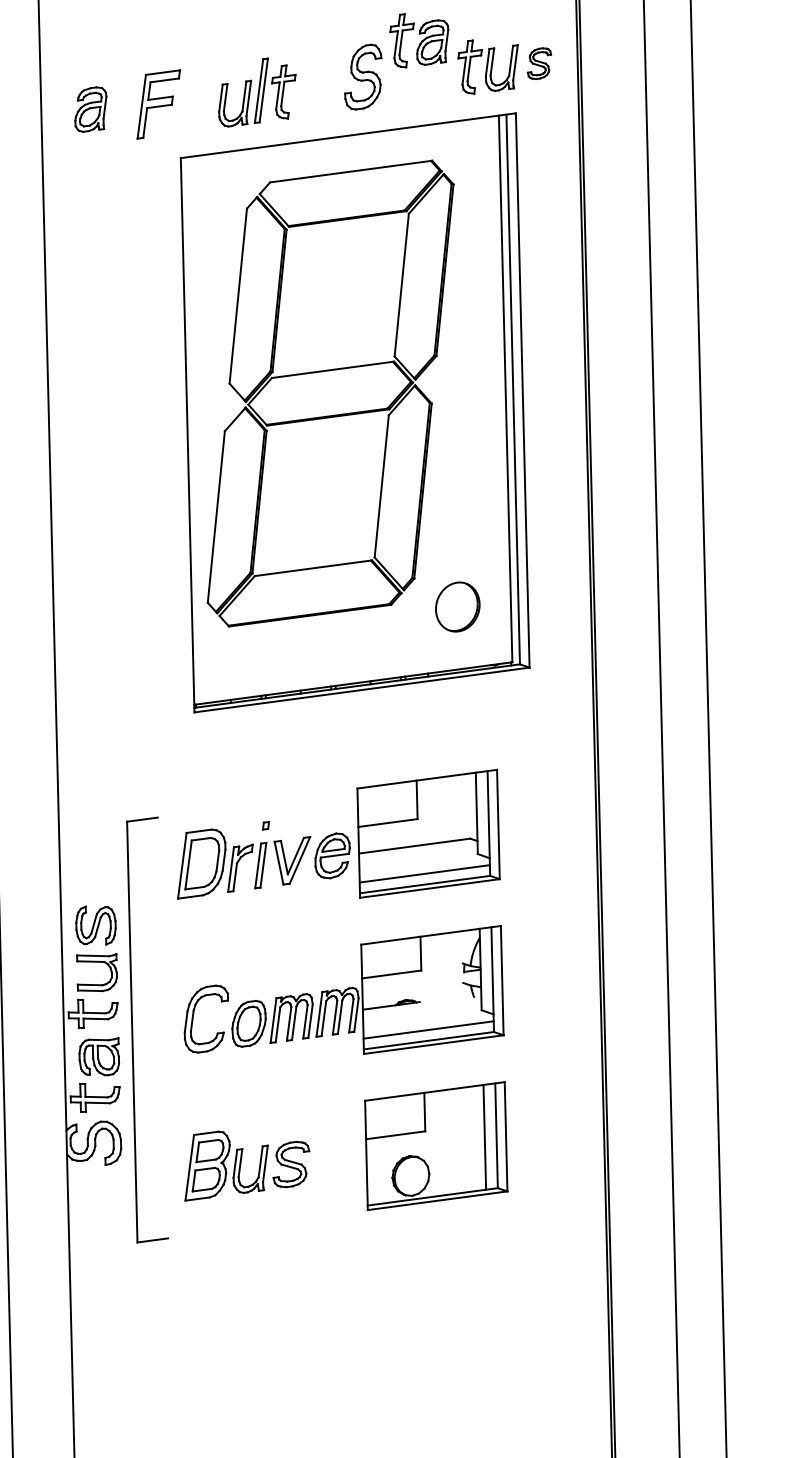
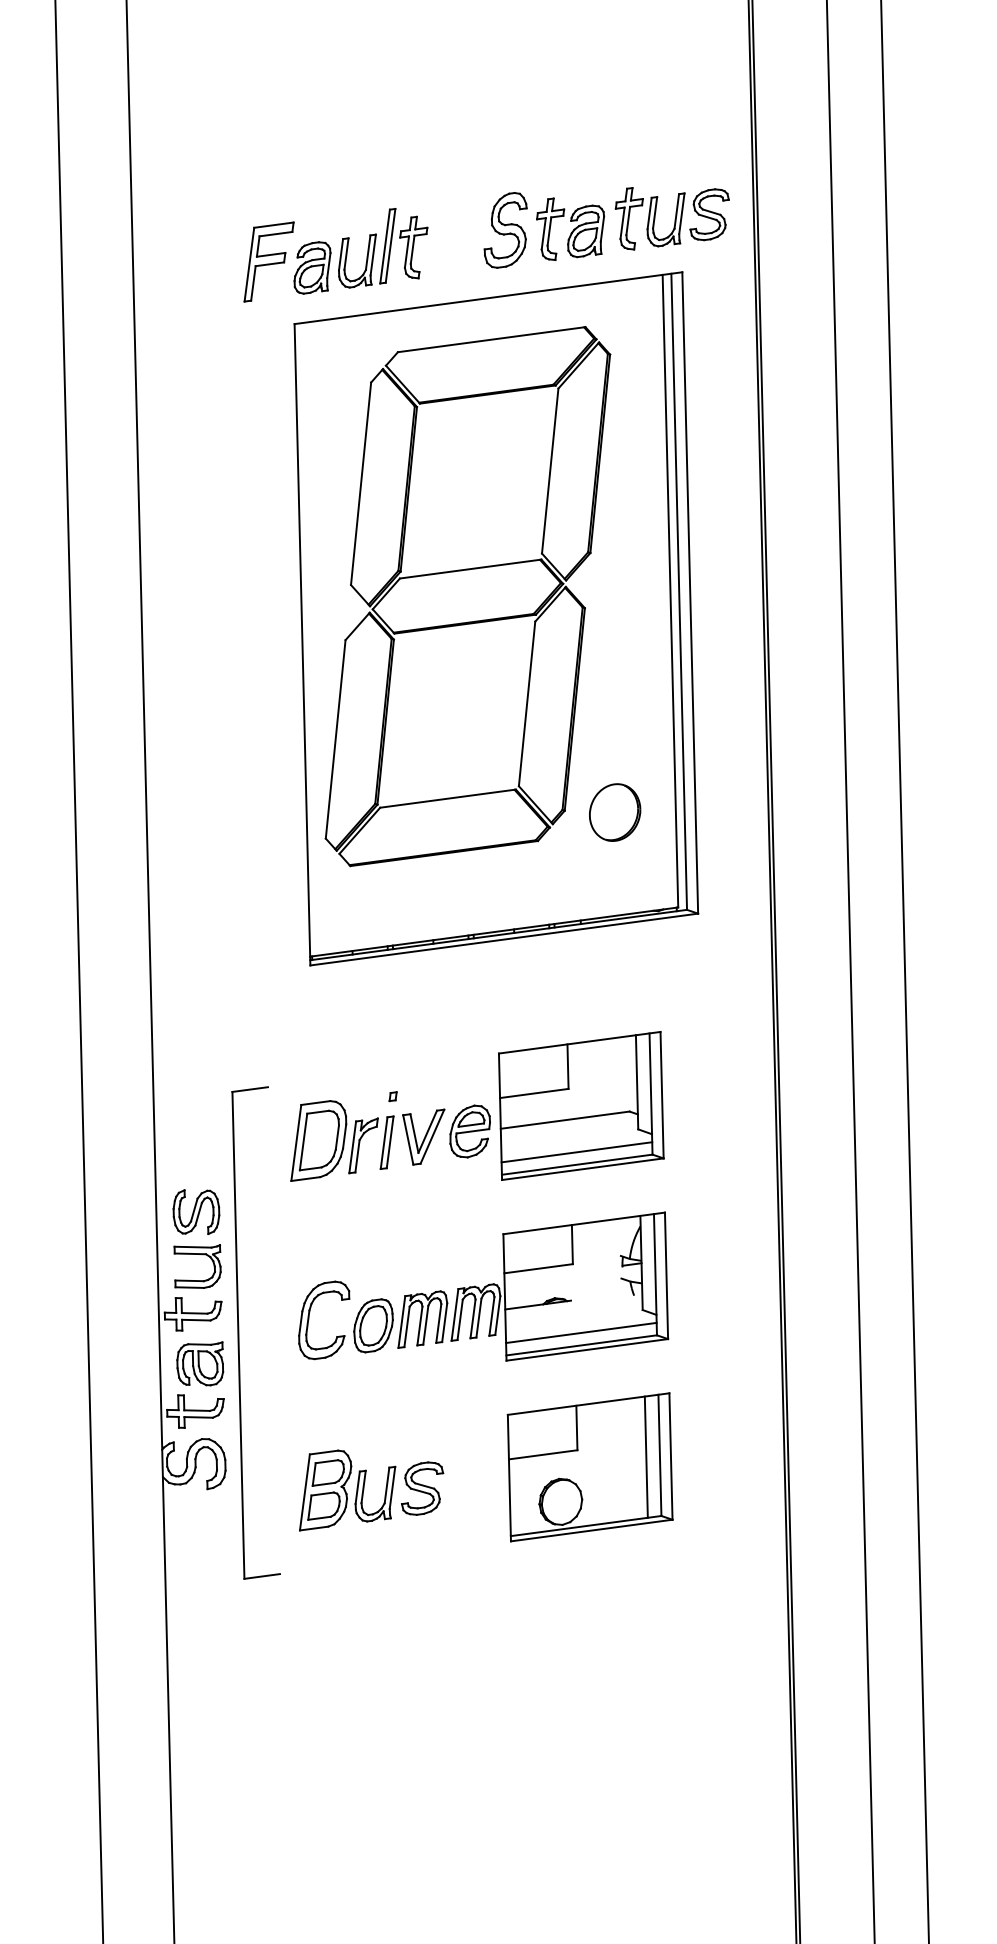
part: (419, 40) -> (570, 228), moved
part: (539, 63) -> (709, 214), size x1.43
part: (90, 109) -> (312, 267), moved
part: (458, 607) -> (615, 812), moved

